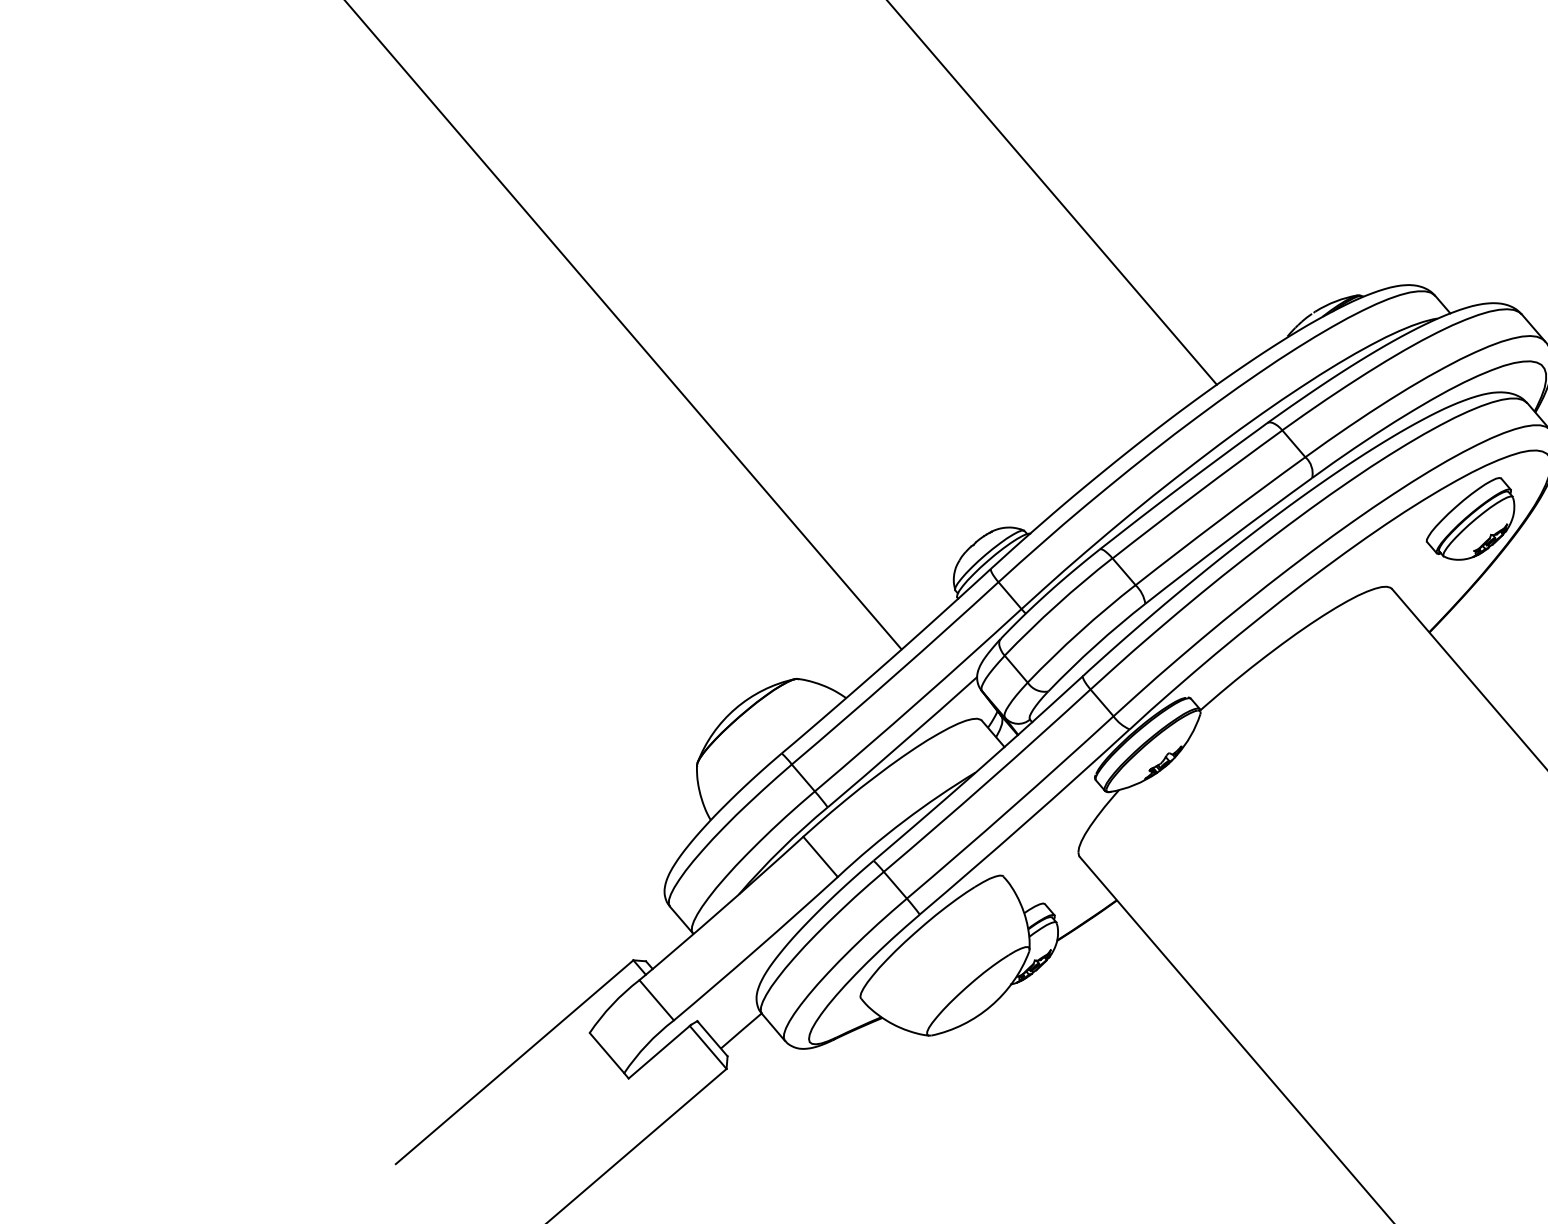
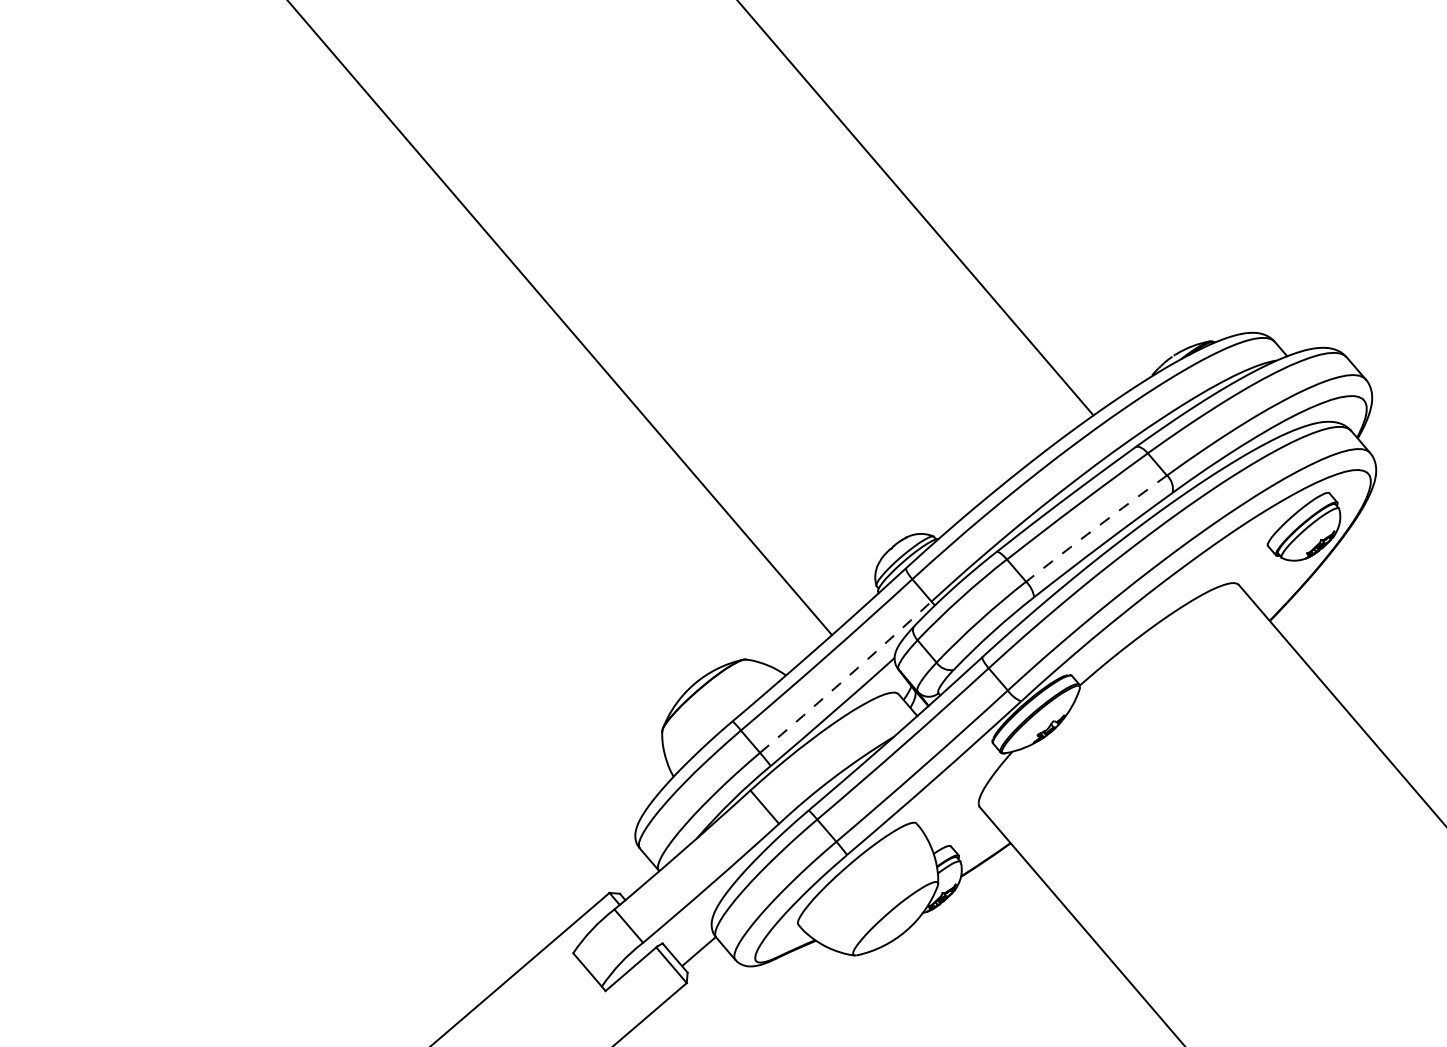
arc: (1220, 519) -> (1096, 527), solid -> dashed
arc: (919, 701) -> (846, 678), solid -> dashed

